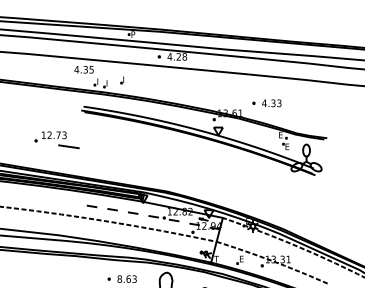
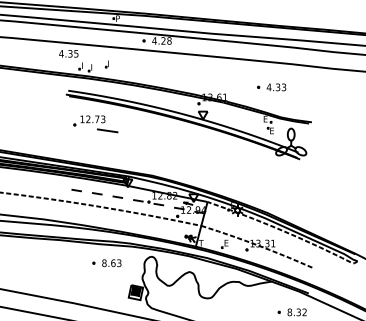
part: (266, 103) -> (271, 87), moved
part: (56, 140) -> (95, 124), moved

